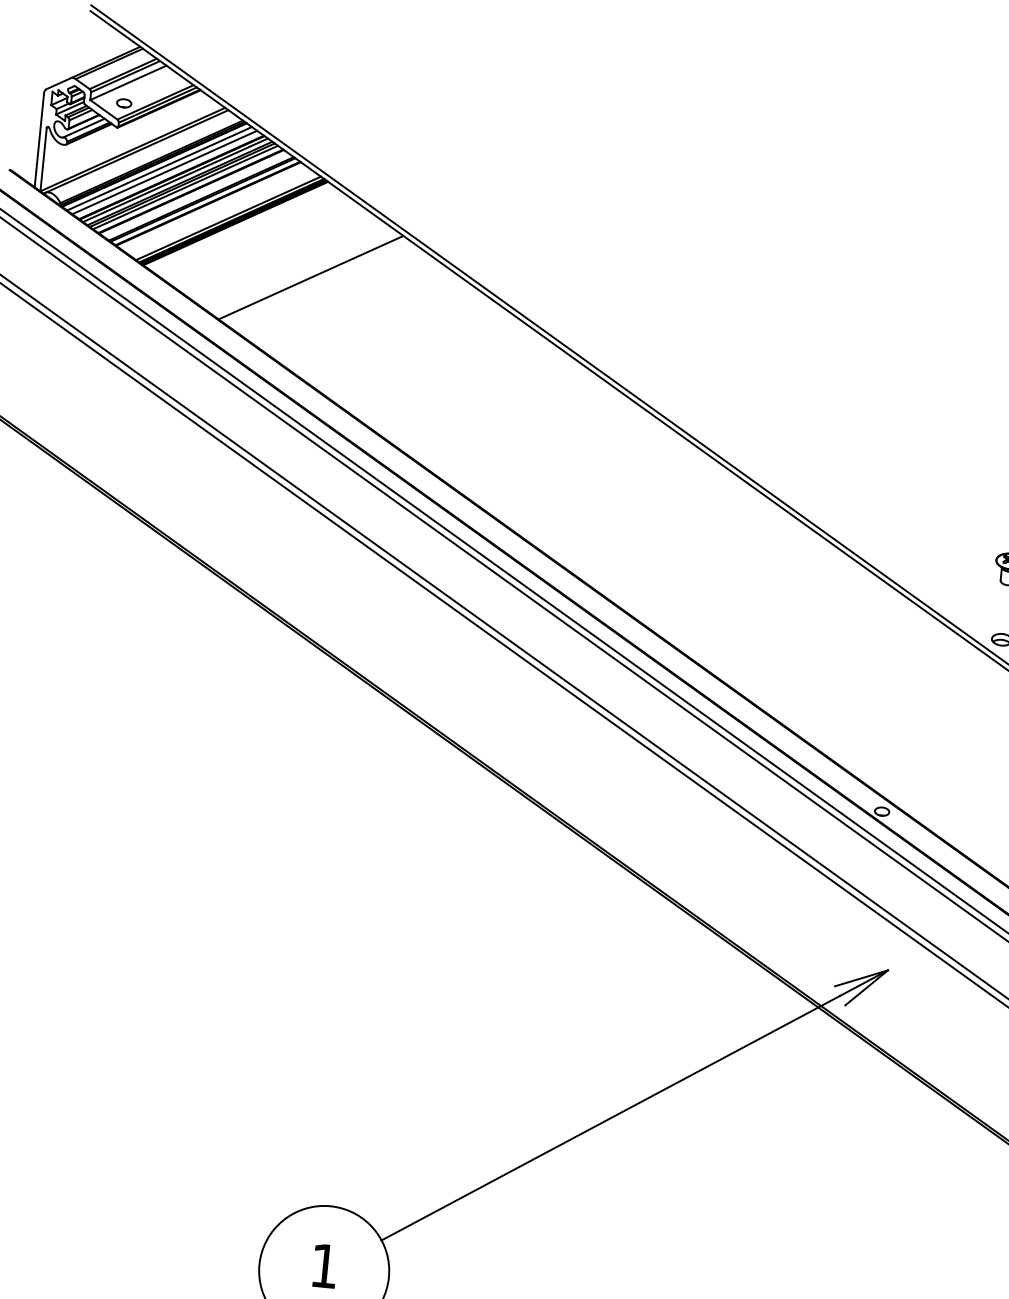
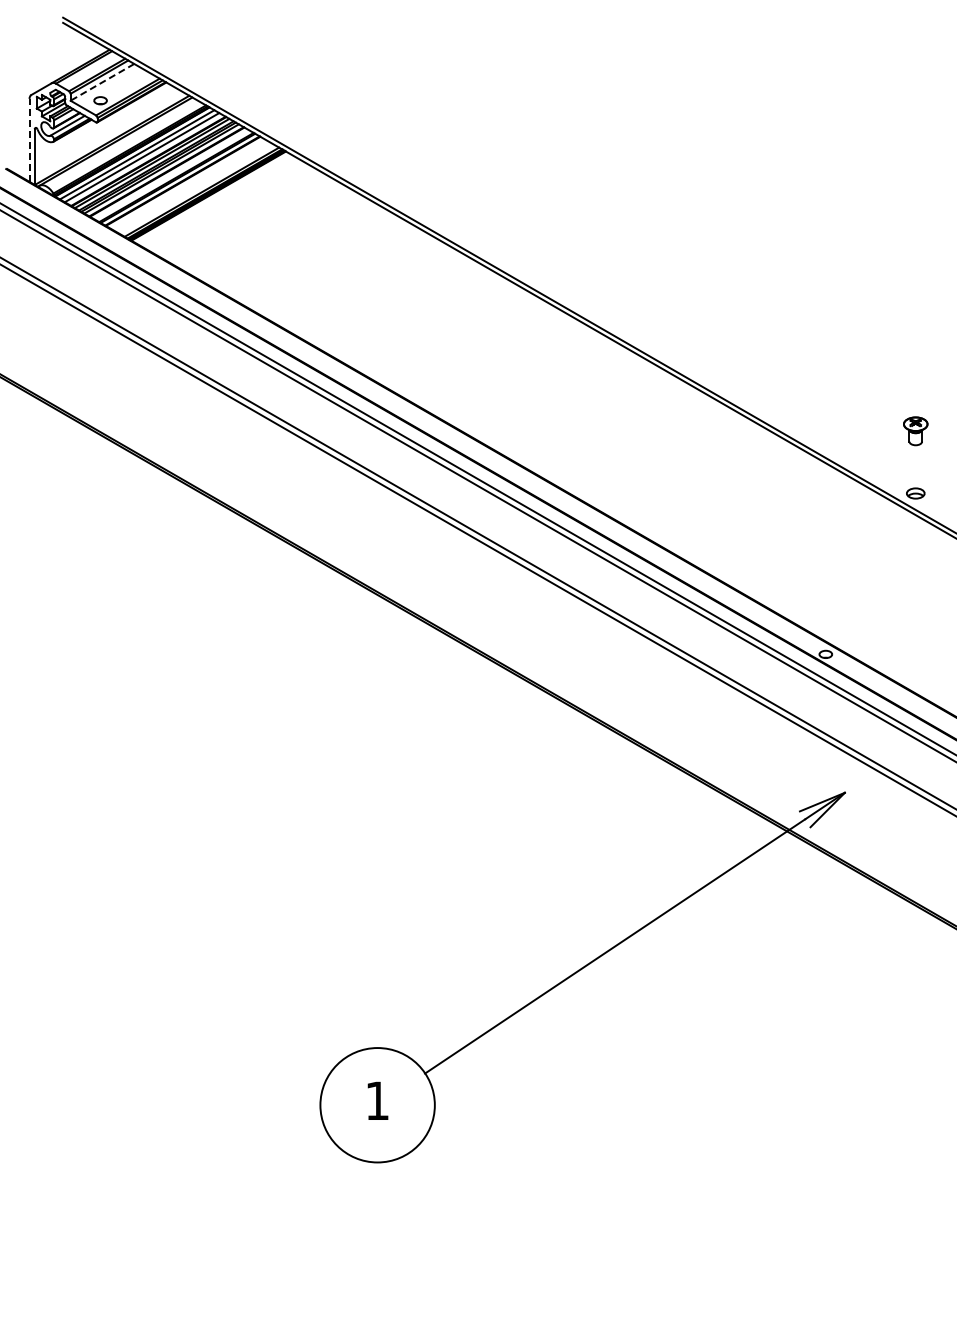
line: (128, 83) -> (102, 82), solid -> dashed
line: (39, 139) -> (29, 139), solid -> dashed
line: (311, 277) -> (279, 236), removed

